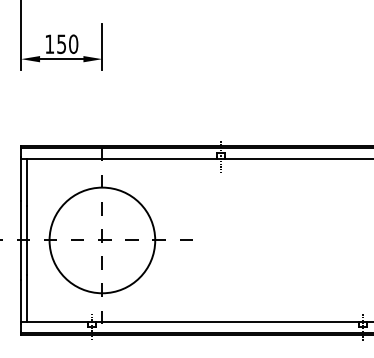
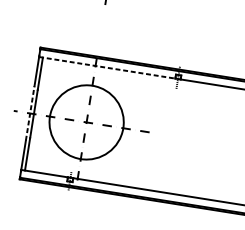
line: (119, 159) -> (107, 68), solid -> dashed
line: (21, 239) -> (30, 112), solid -> dashed

